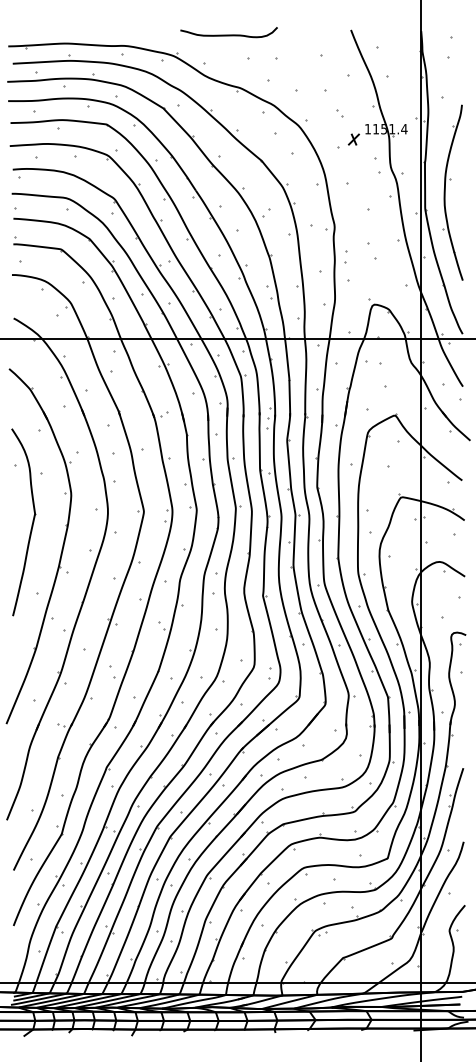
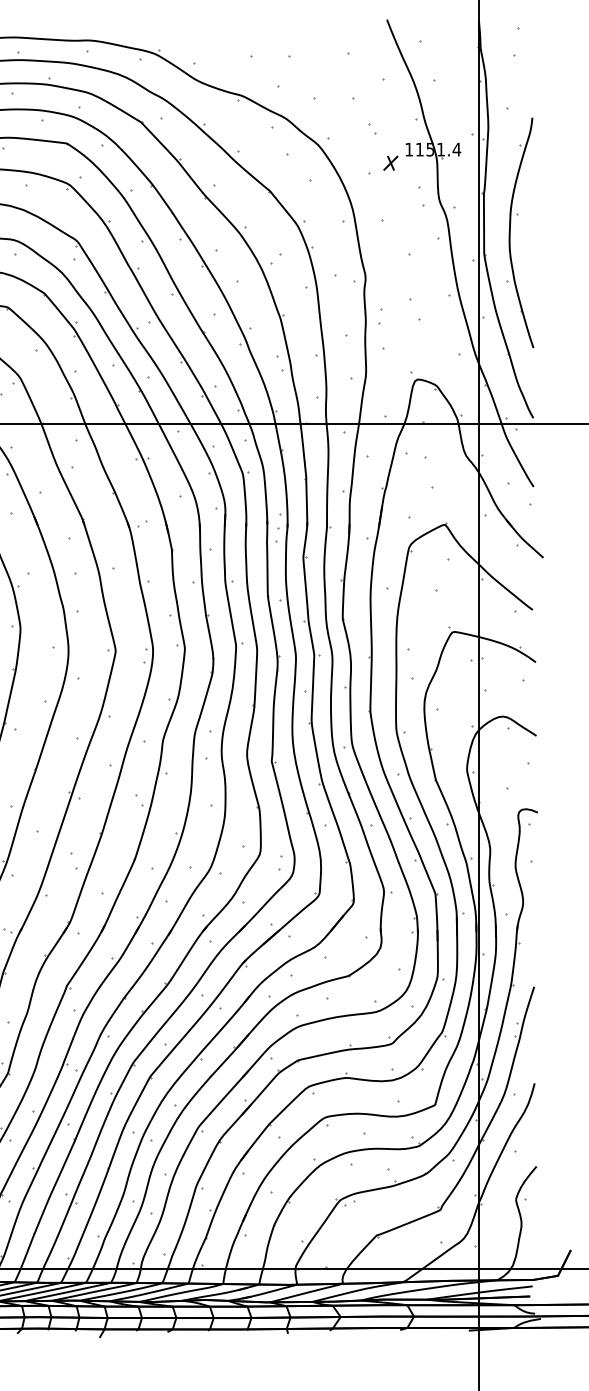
curve: (228, 34) -> (226, 25), removed

